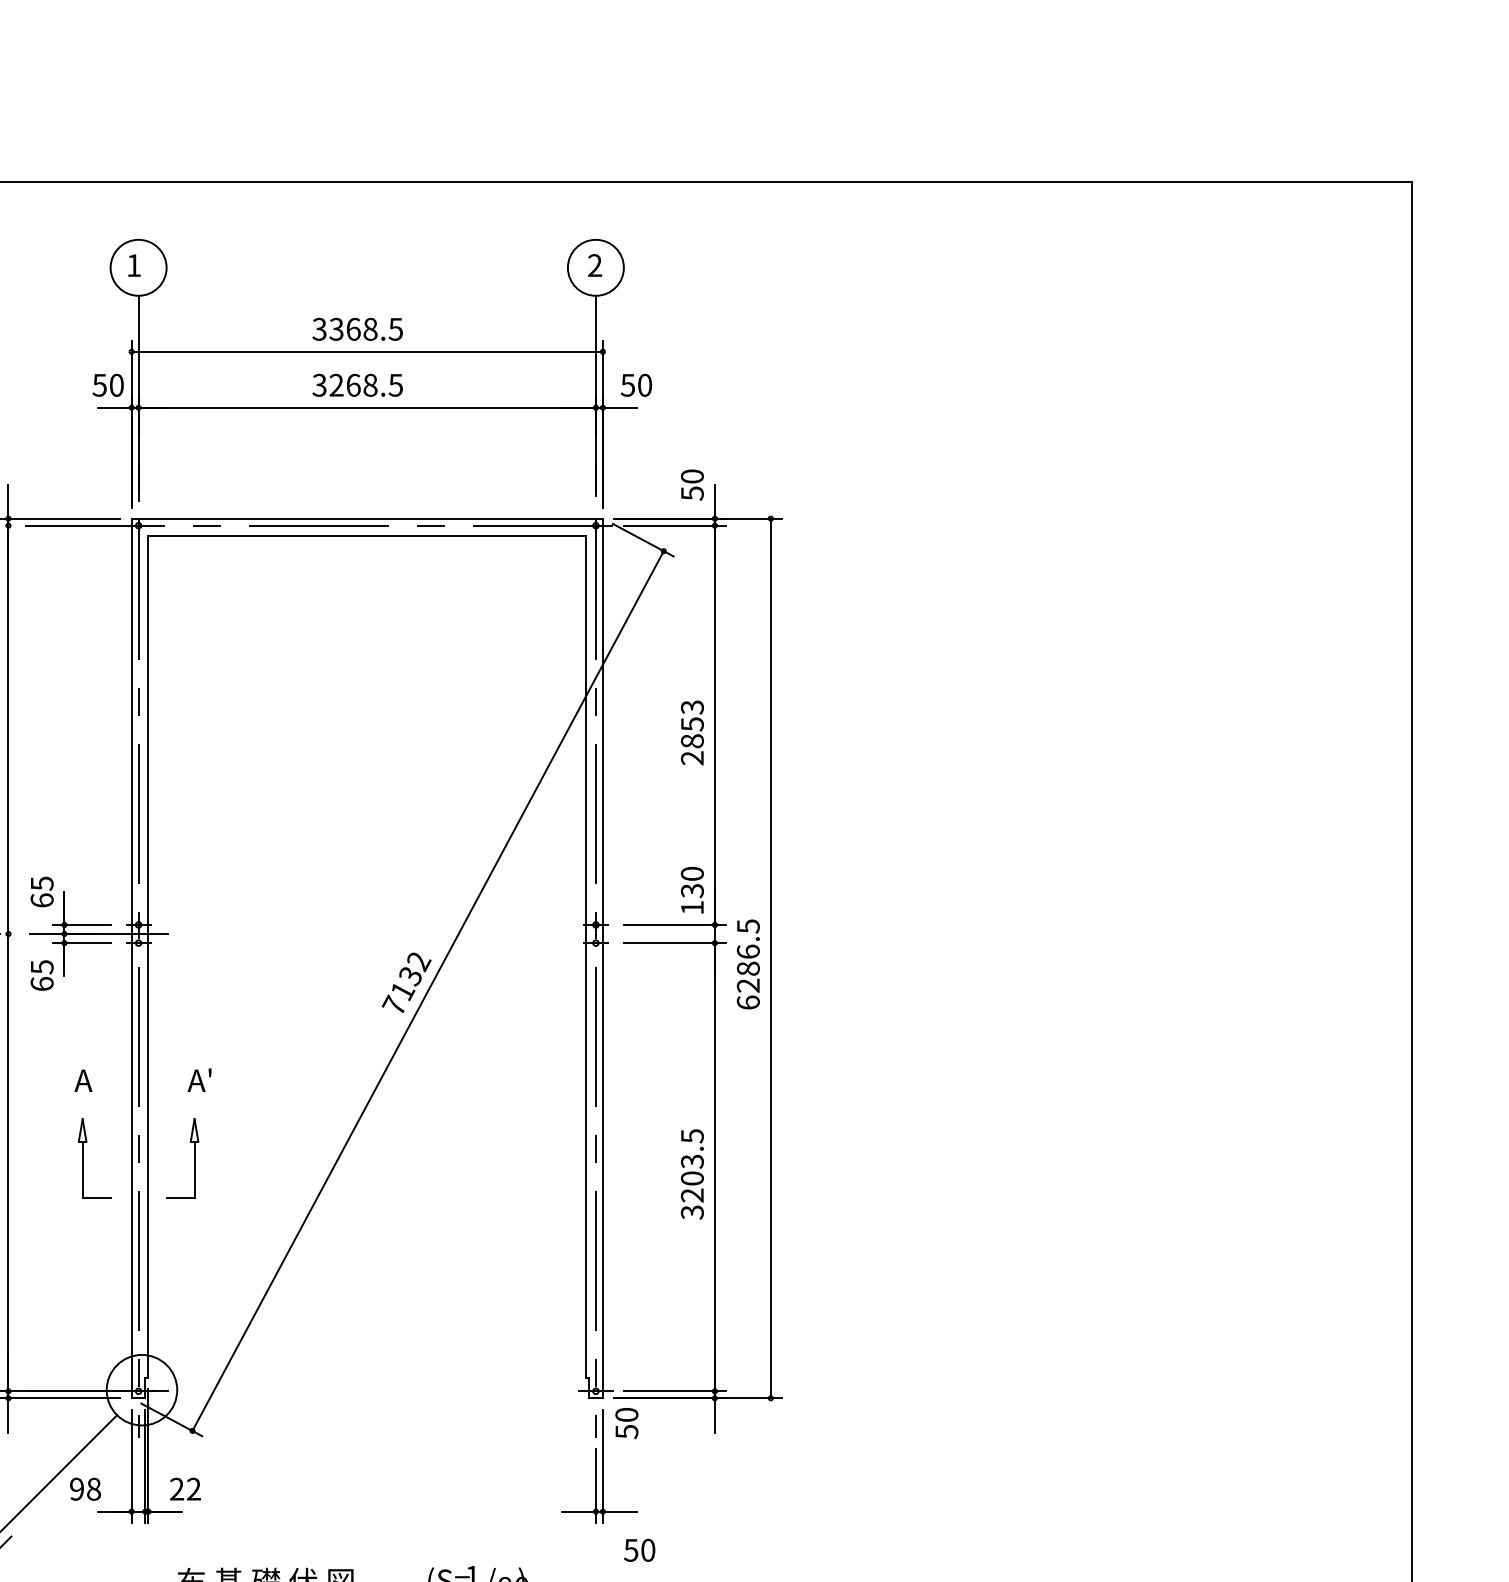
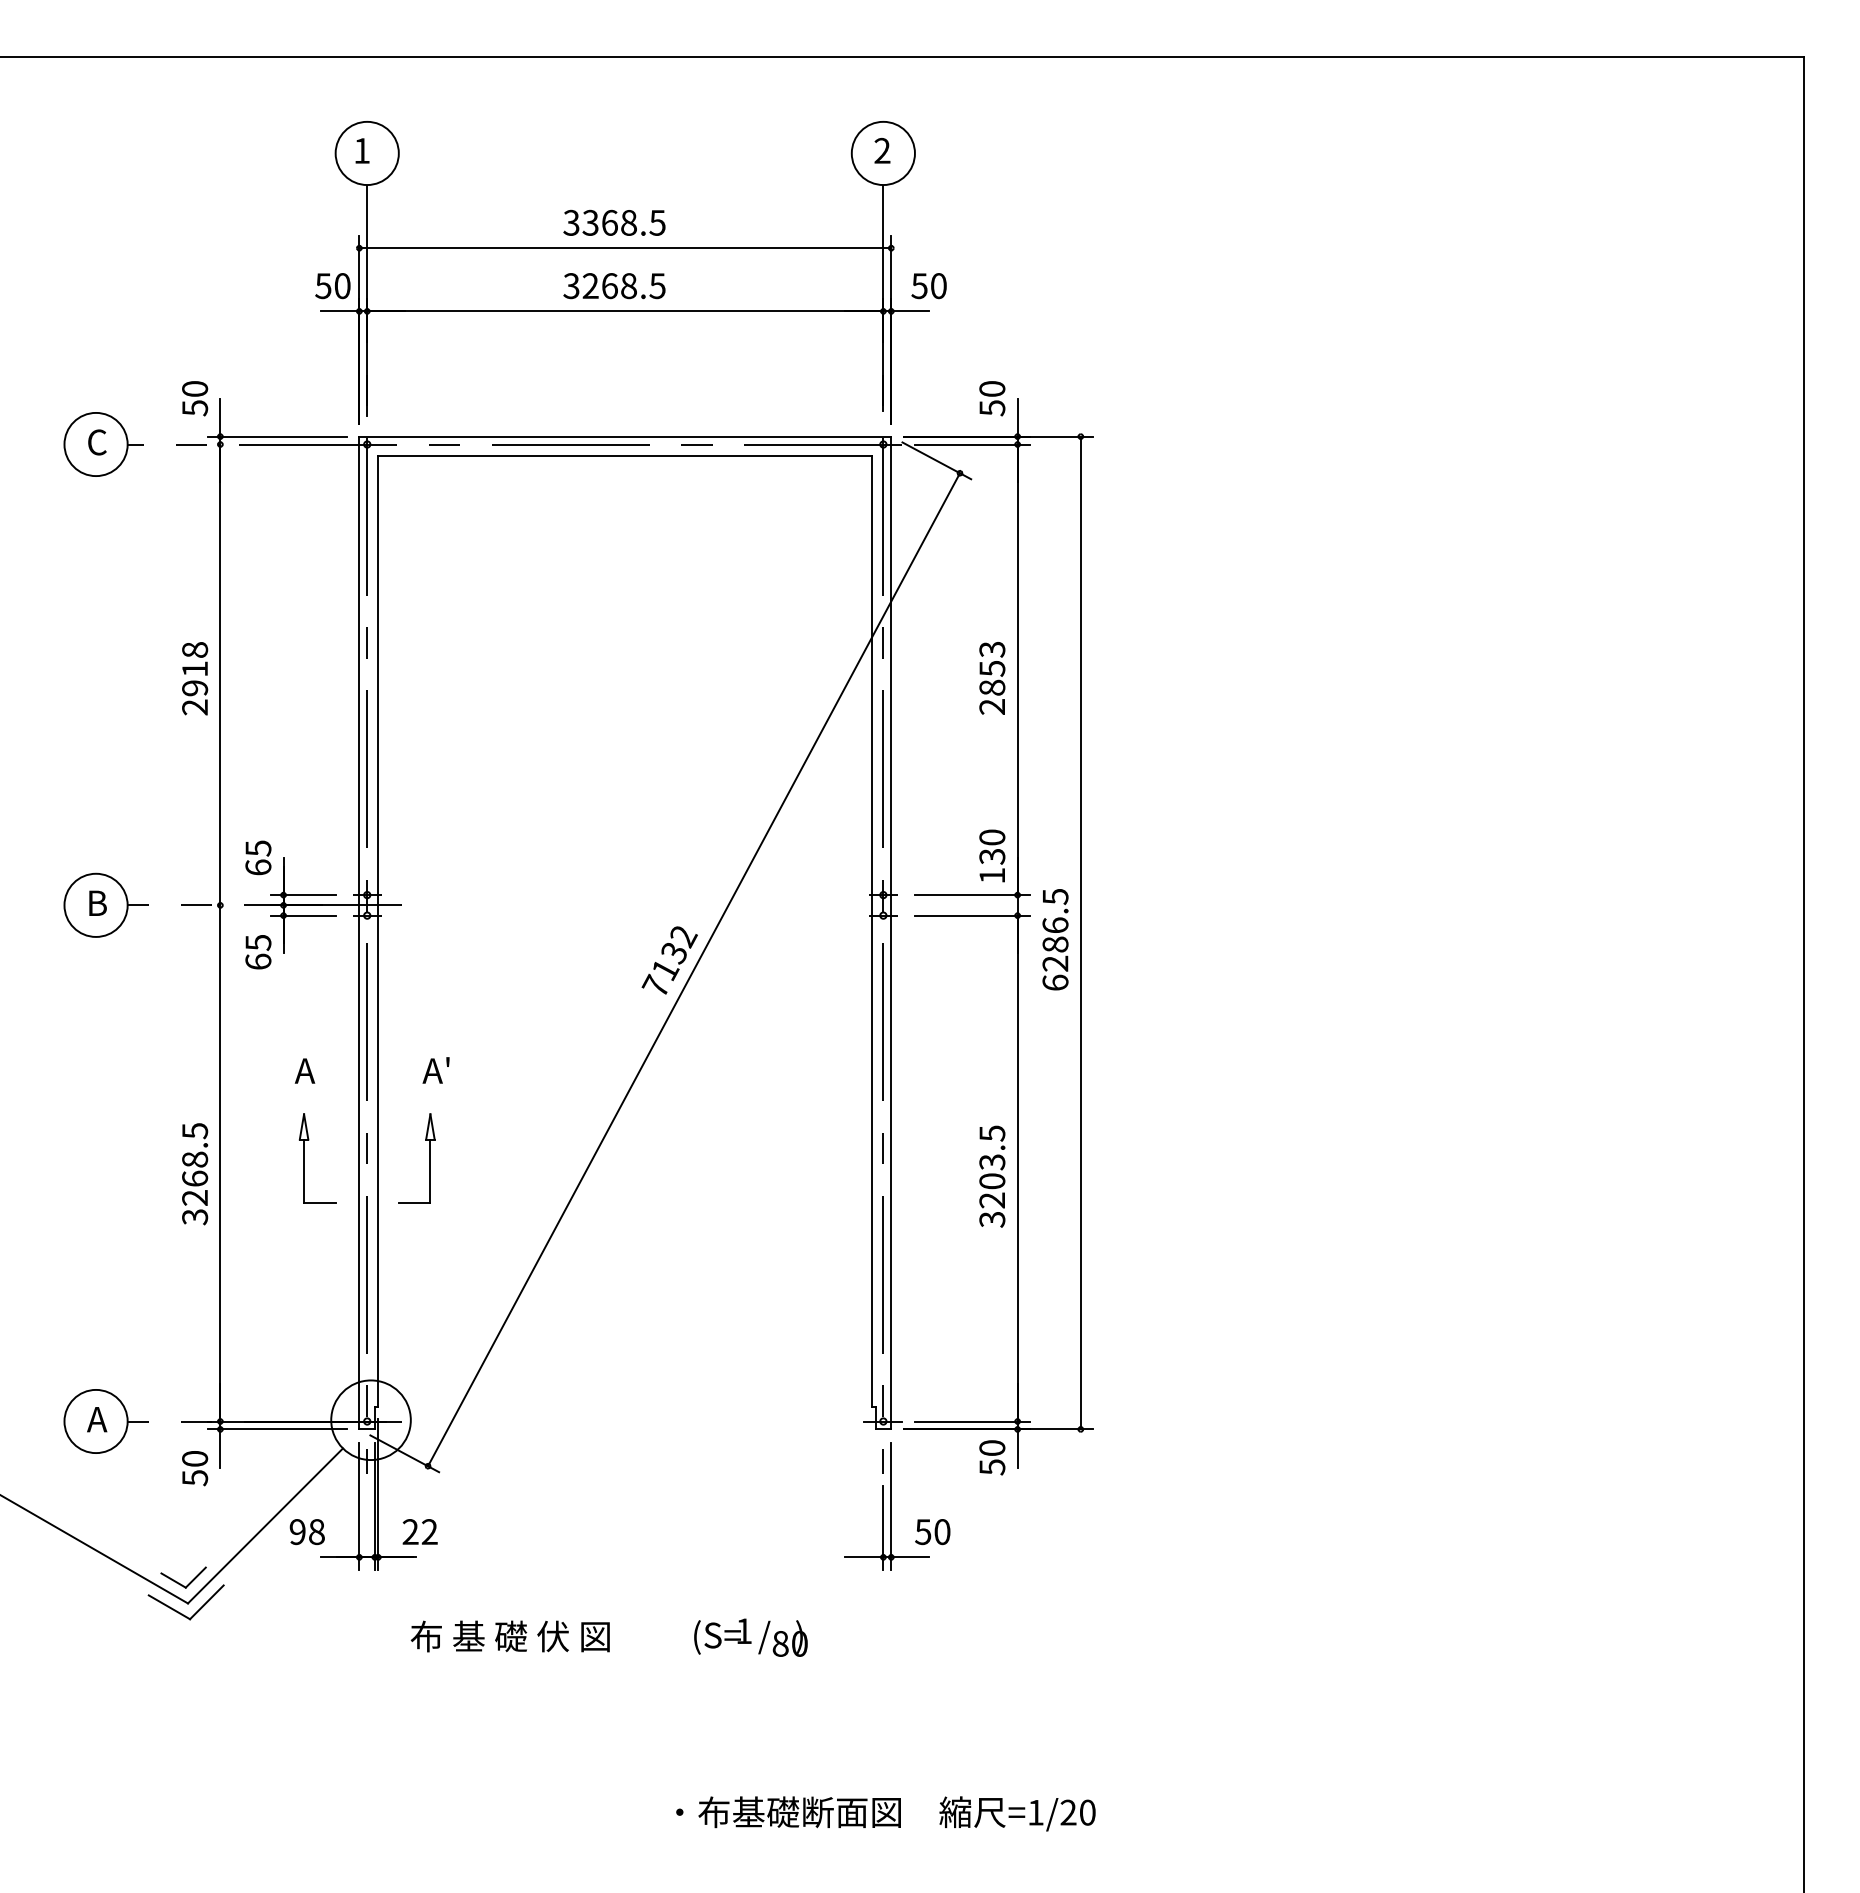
text: (627, 1423) -> (992, 1457), moved
text: (639, 1550) -> (932, 1532), moved

